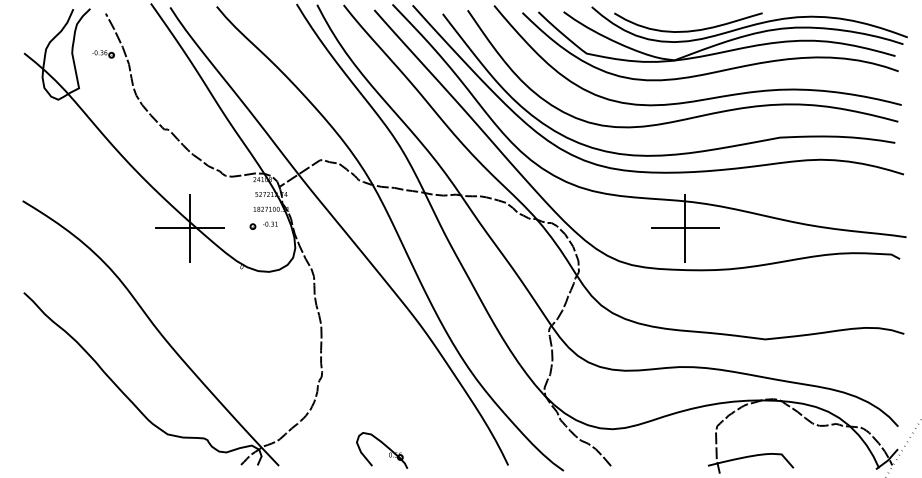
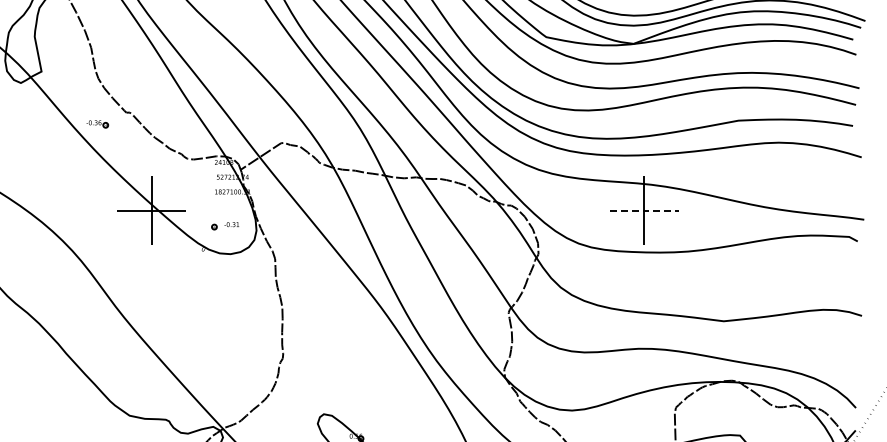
part: (103, 54) -> (97, 124), moved
part: (263, 225) -> (224, 225), moved
line: (685, 228) -> (644, 211), solid -> dashed

